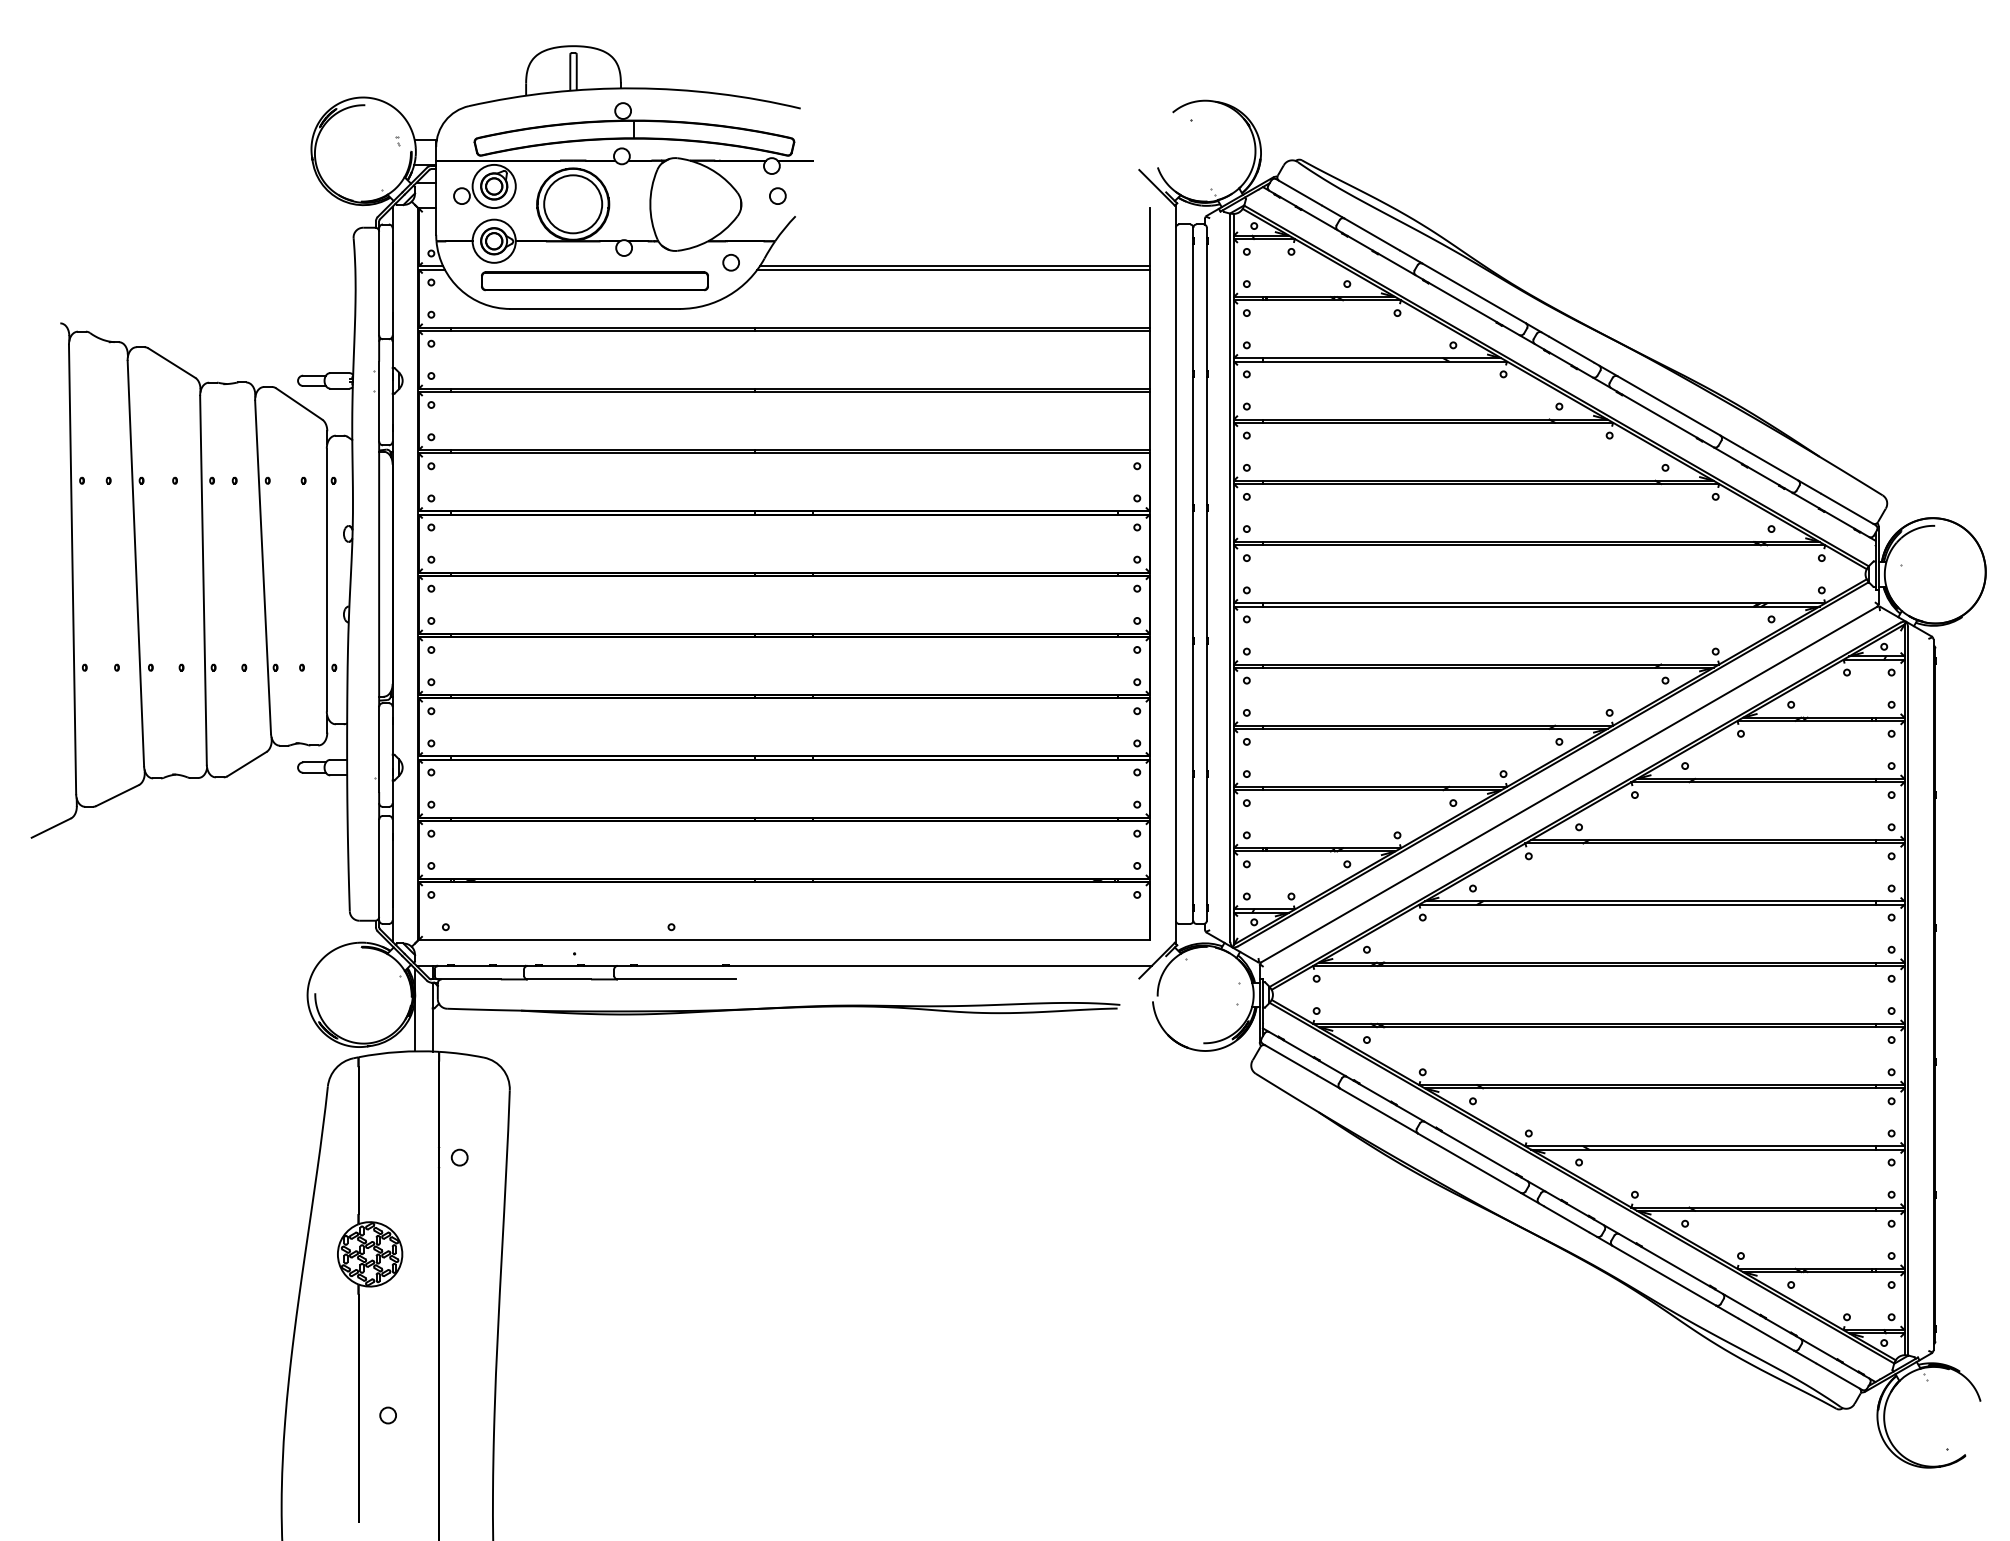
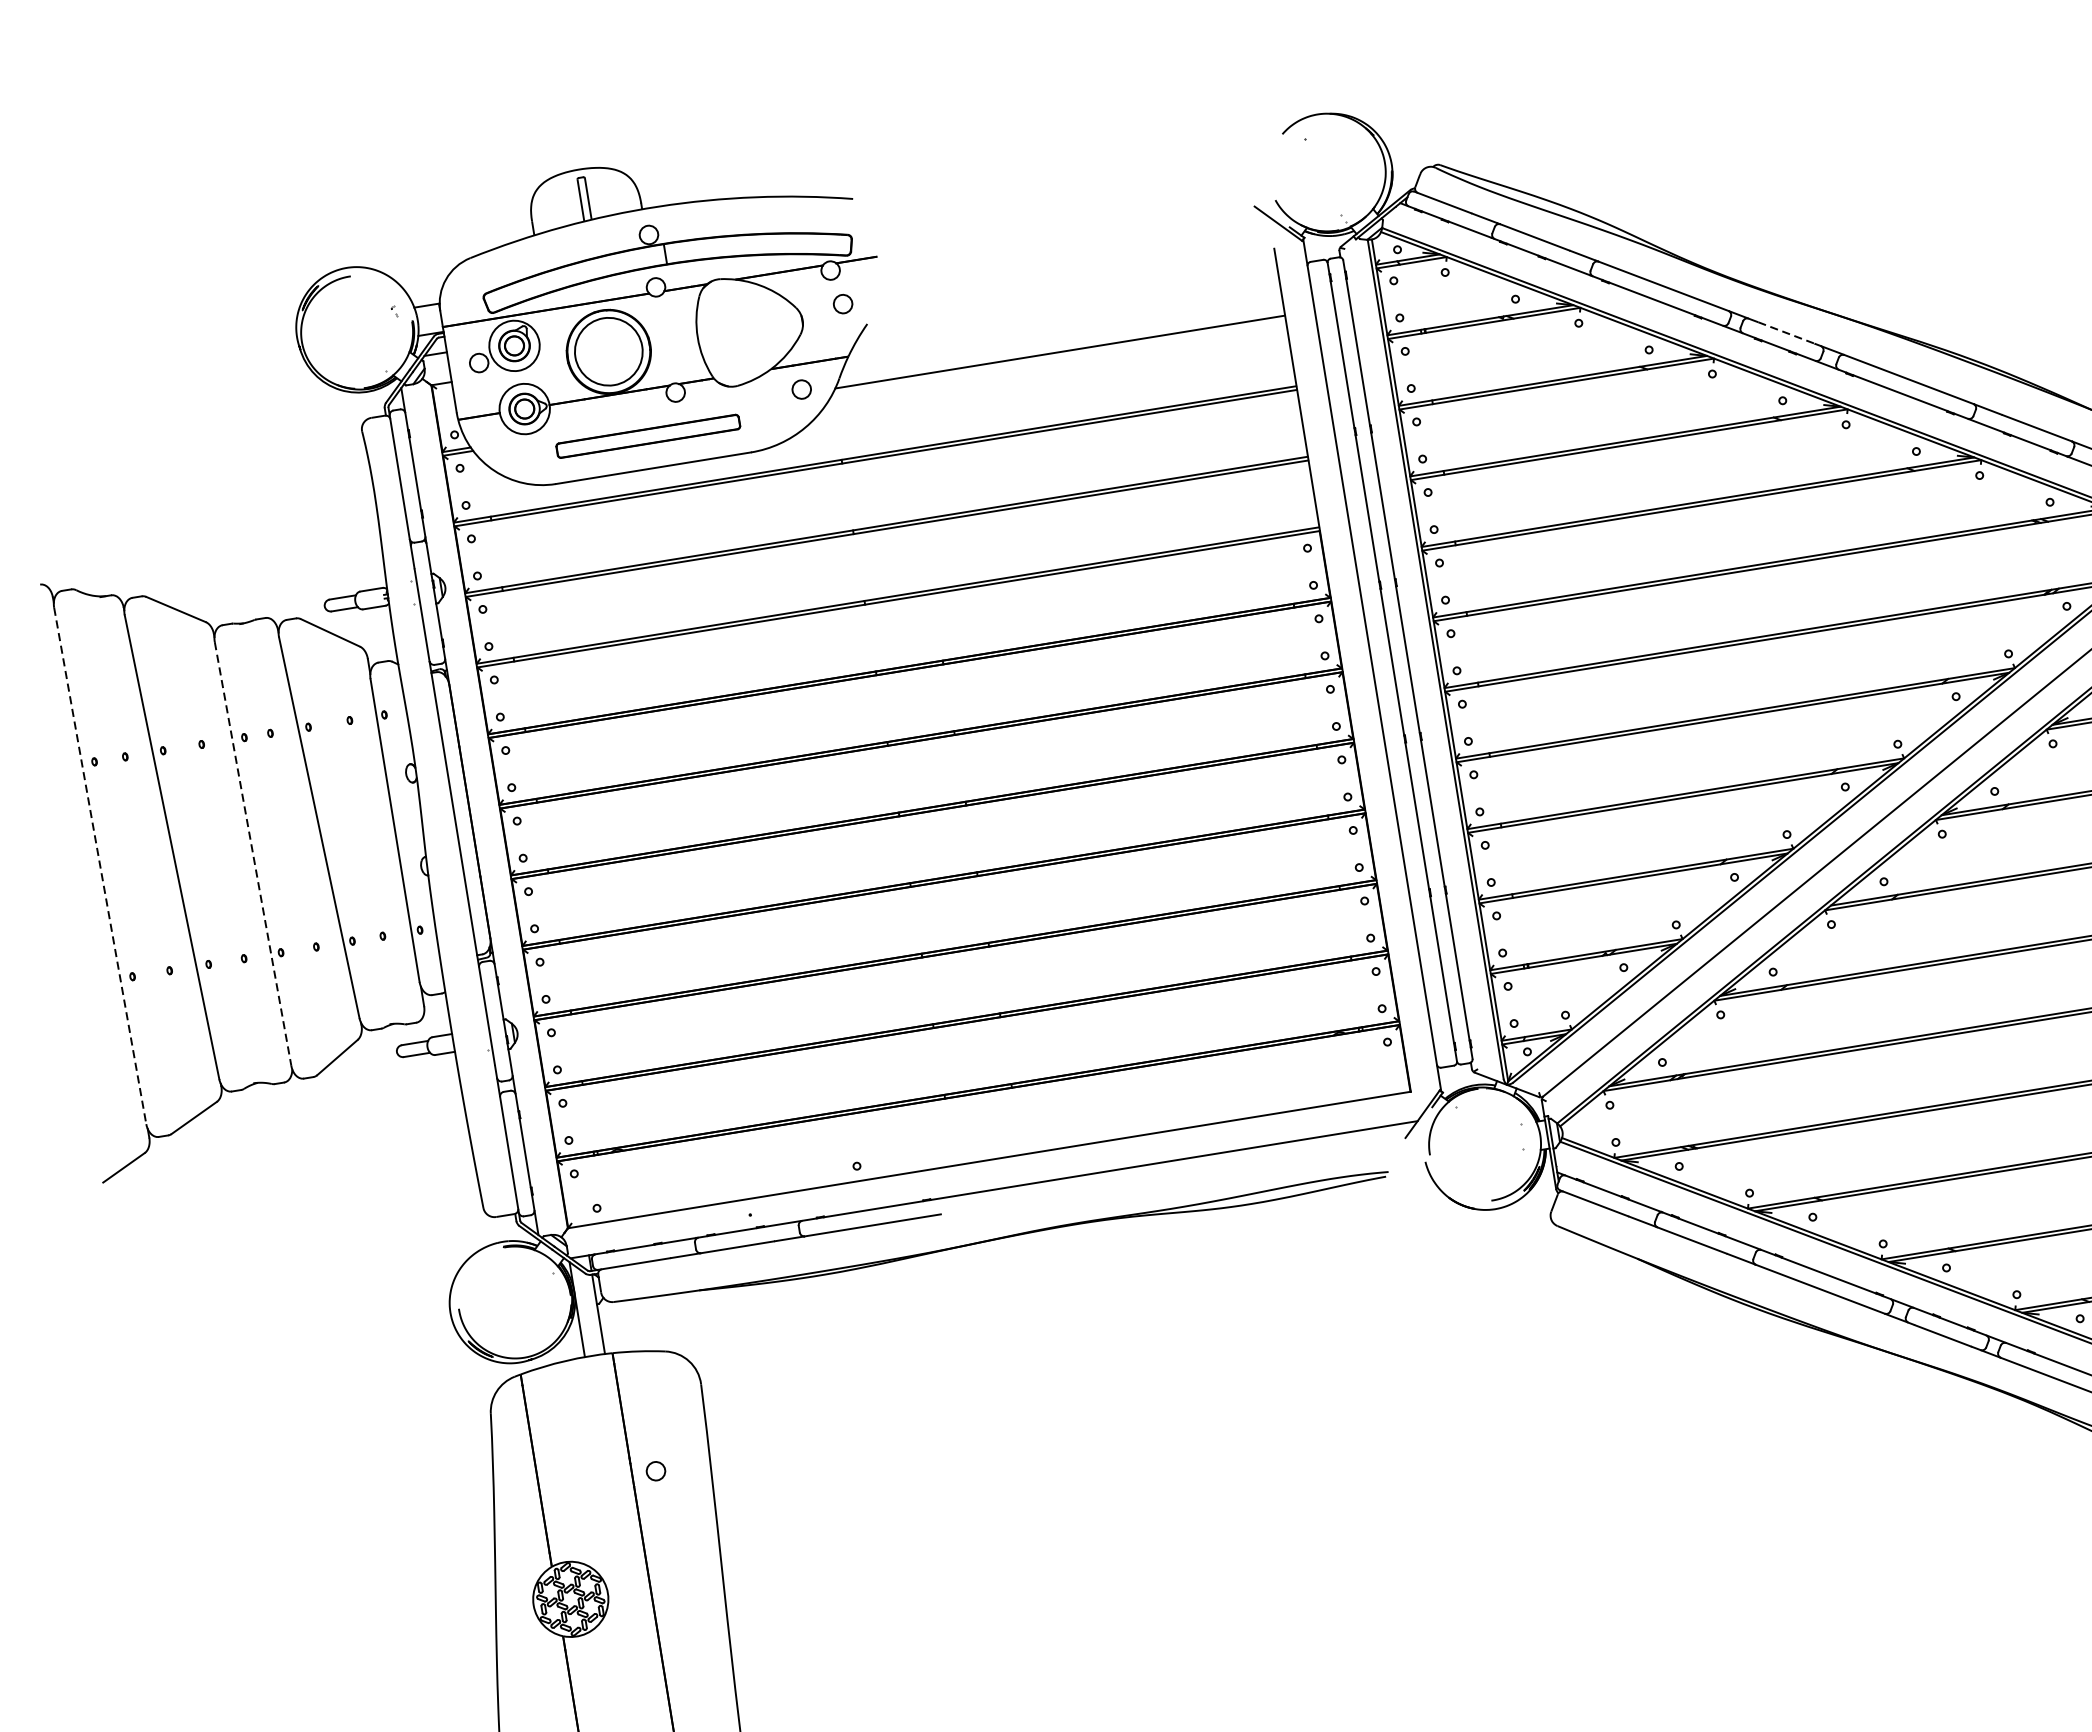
line: (953, 269) -> (1059, 355), removed
part: (594, 281) -> (647, 436), size x0.7
line: (1571, 349) -> (1786, 332), solid -> dashed
line: (72, 569) -> (100, 865), solid -> dashed
line: (203, 580) -> (253, 854), solid -> dashed

